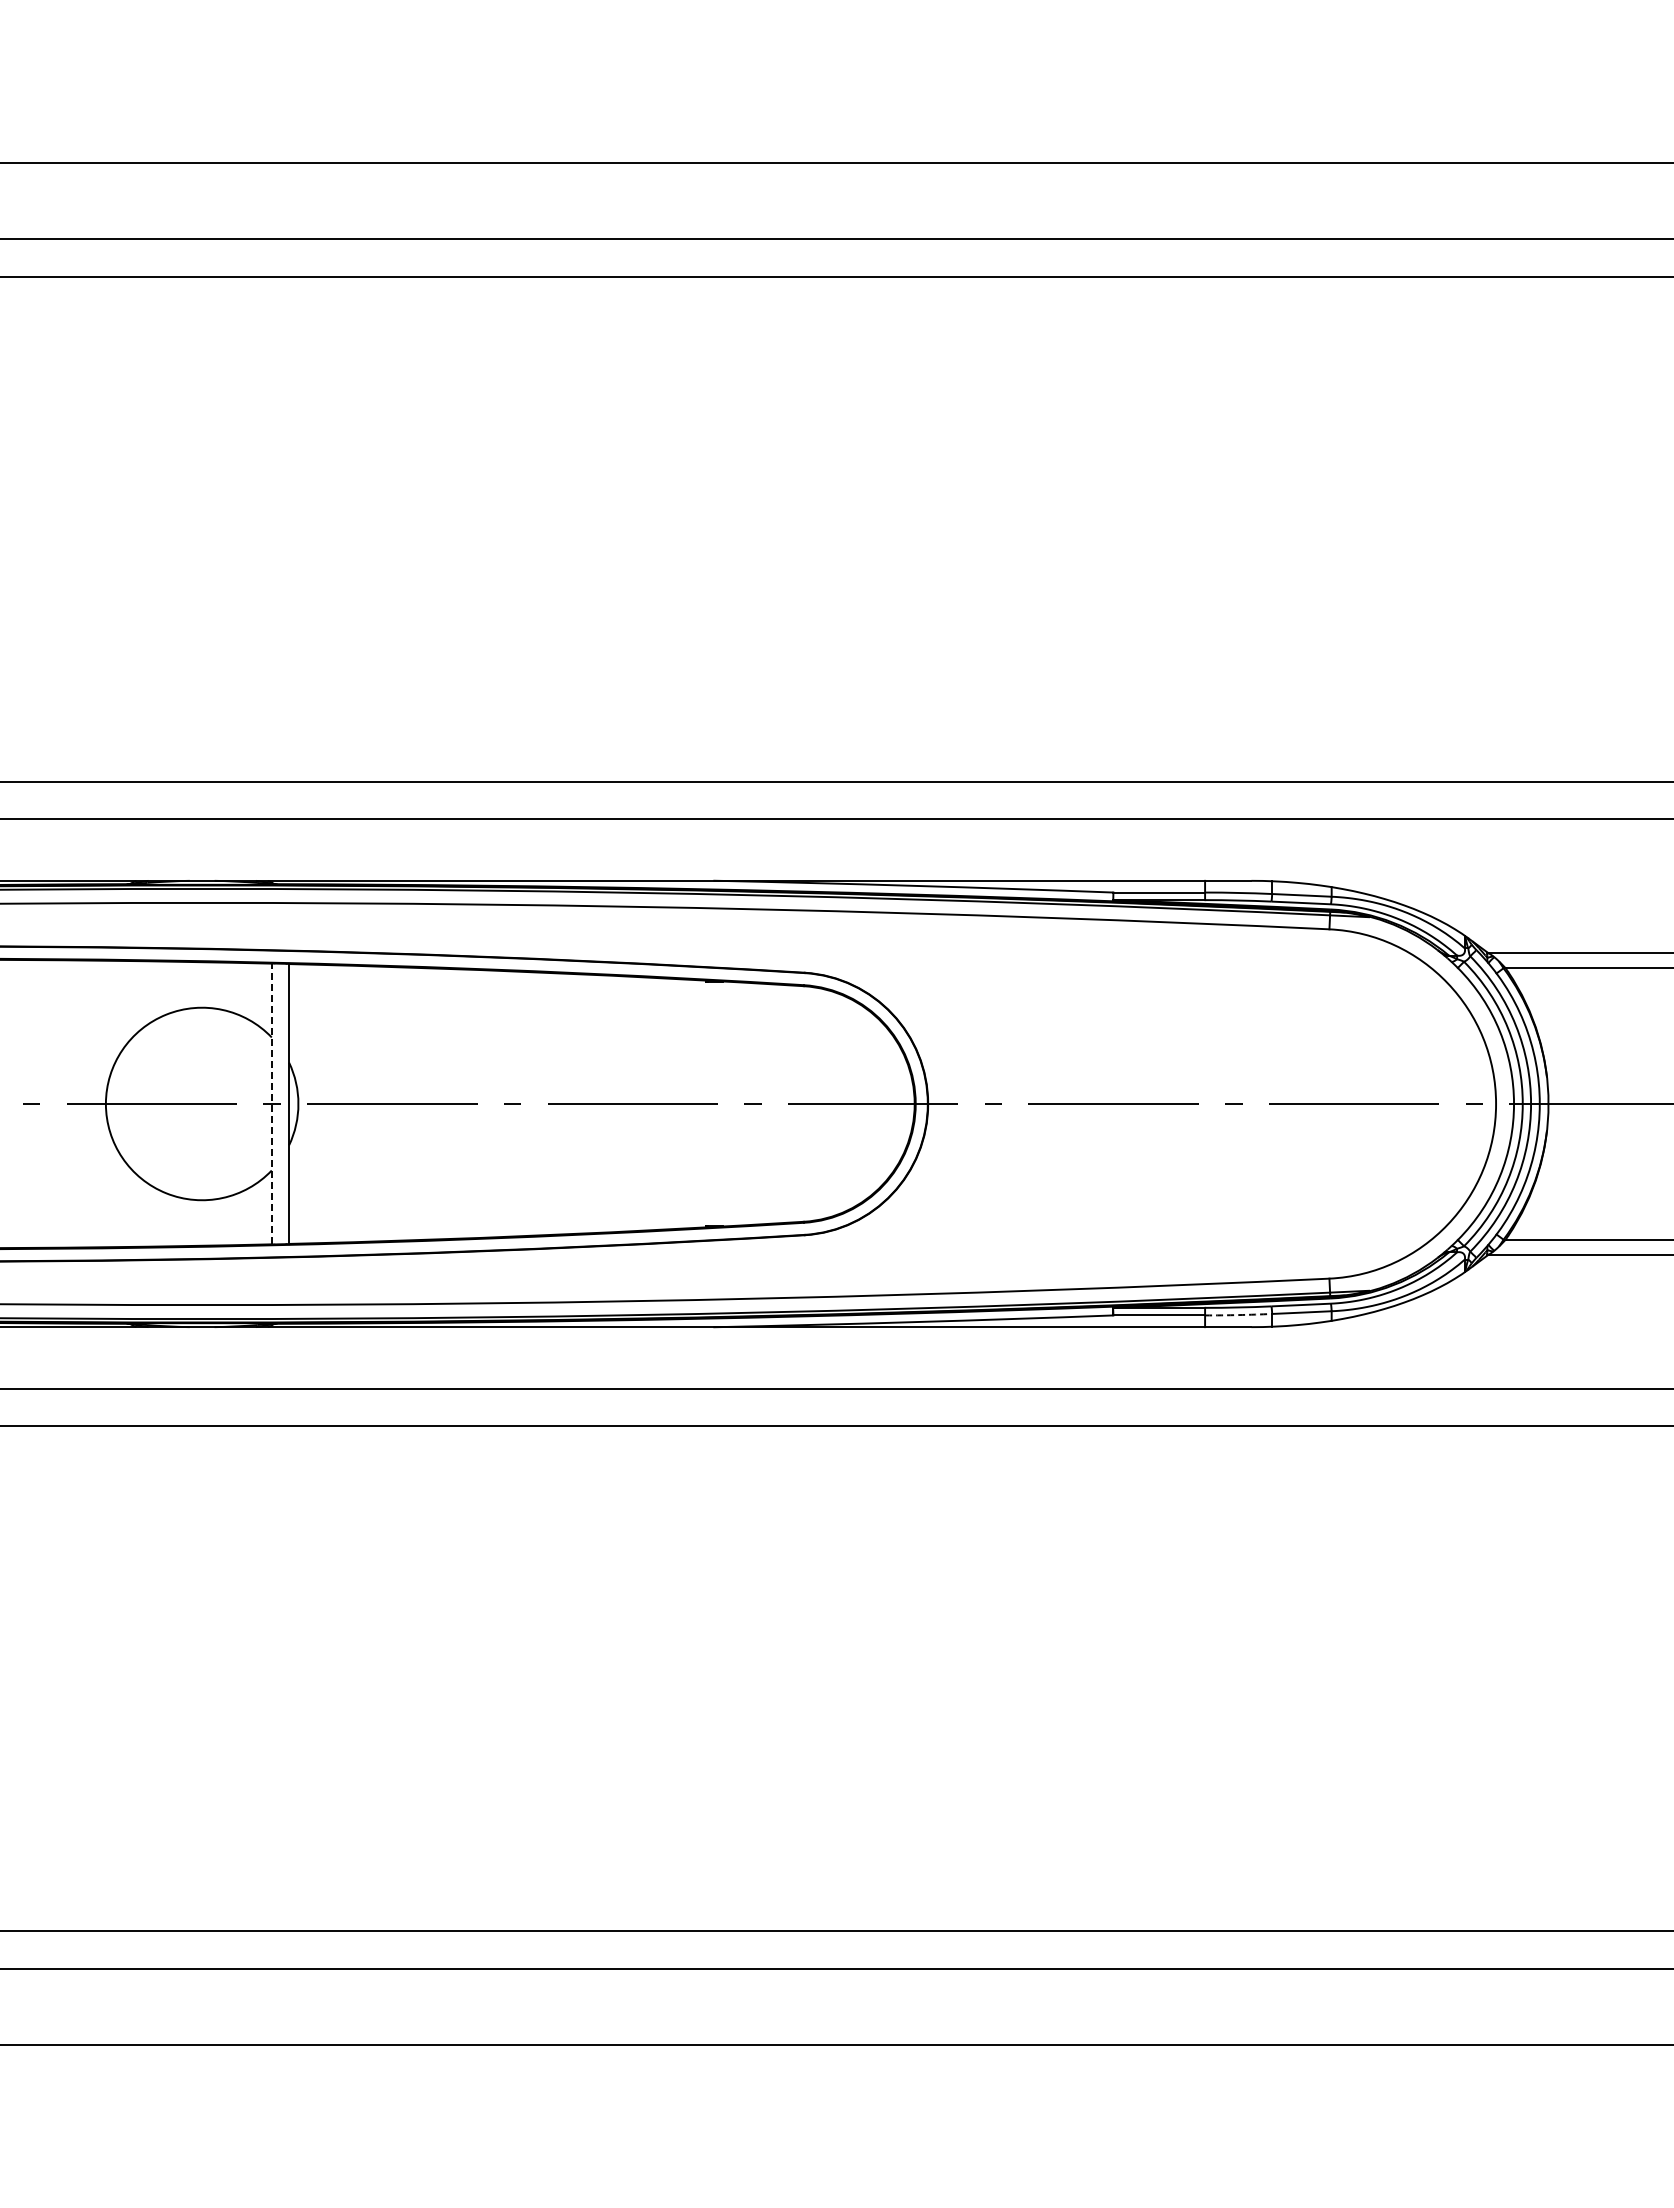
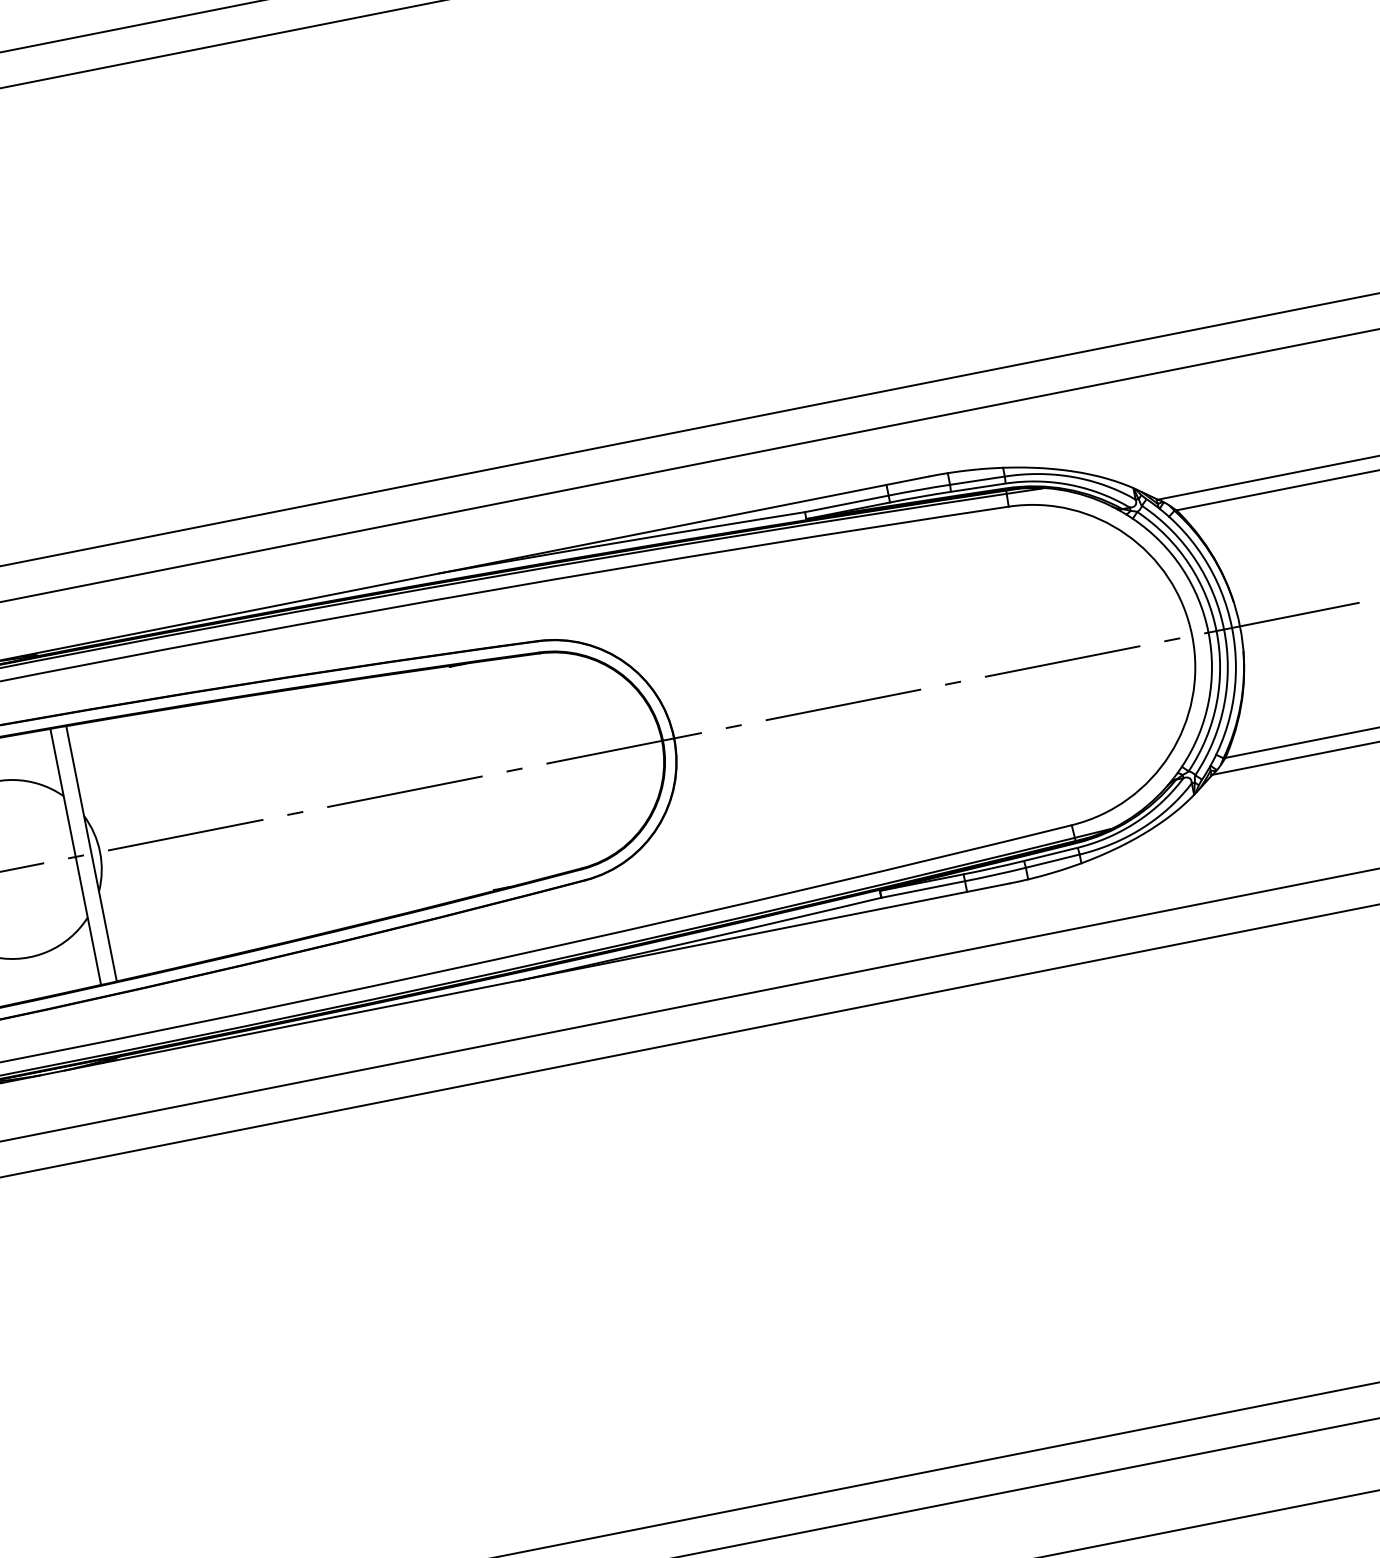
line: (271, 1103) -> (75, 856), dashed -> solid
arc: (1238, 1315) -> (995, 875), dashed -> solid

